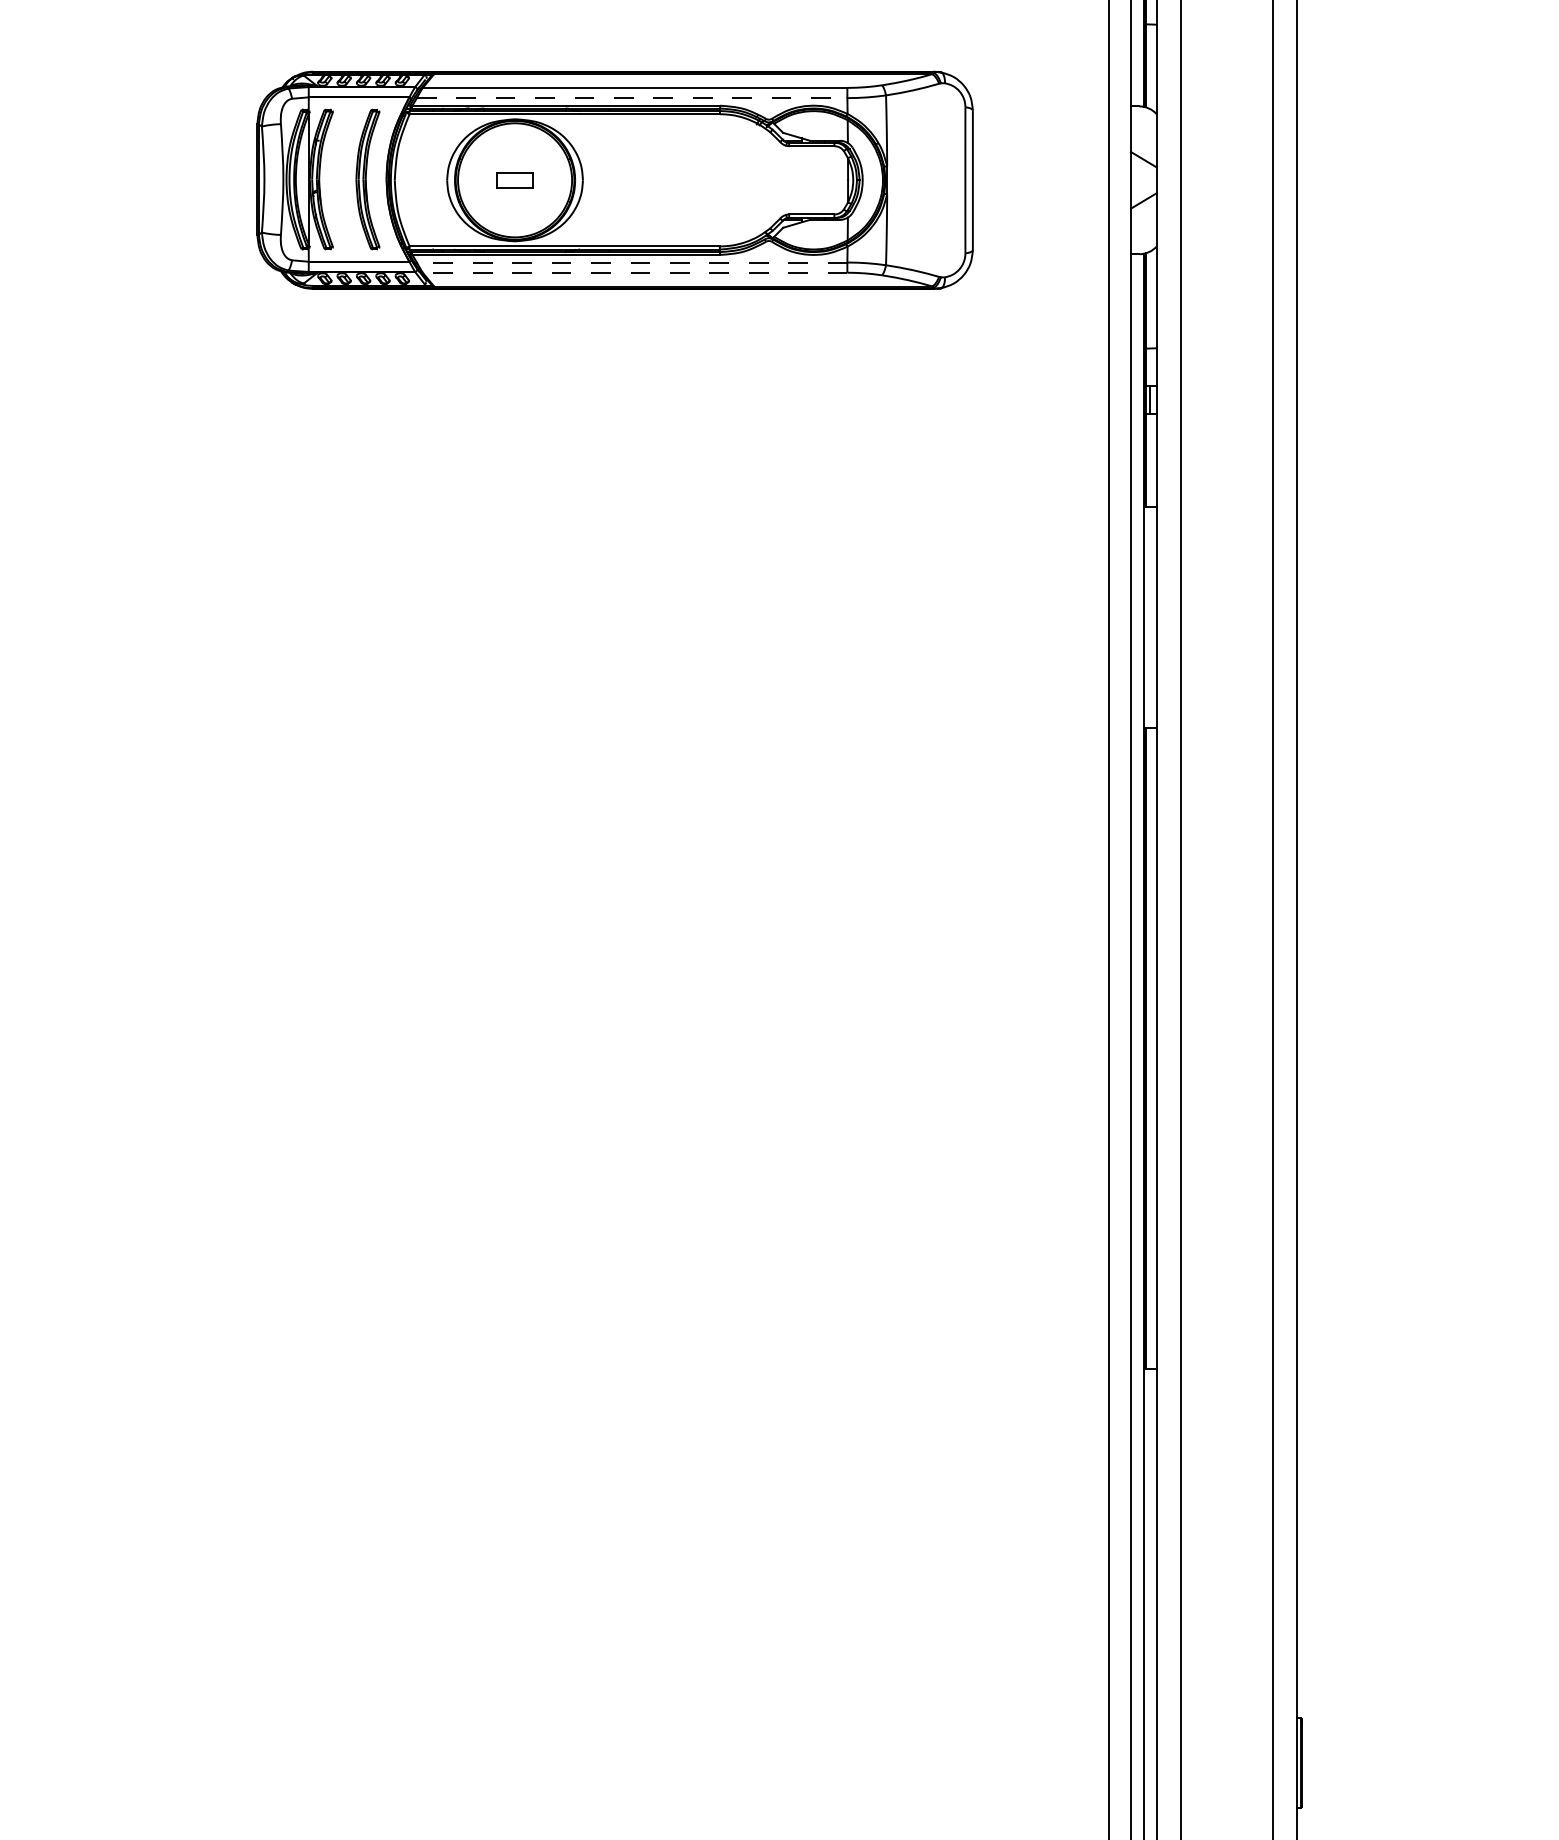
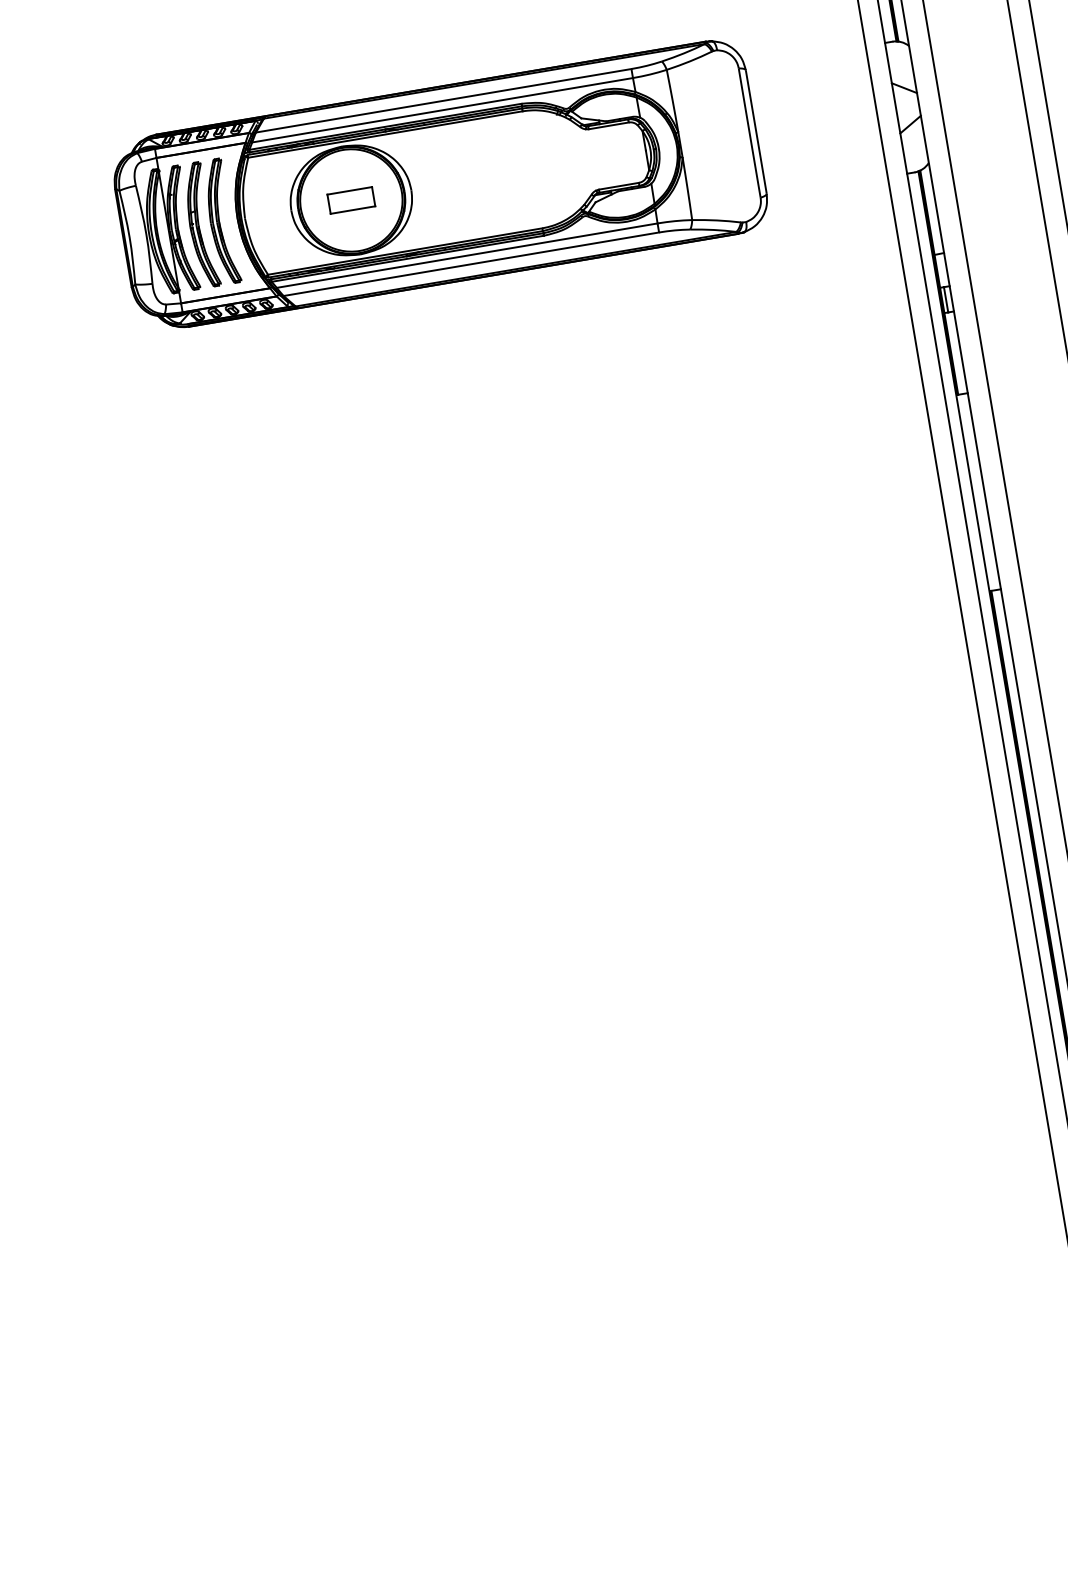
line: (632, 98) -> (443, 110), dashed -> solid
part: (344, 179) -> (200, 225), added
part: (514, 179) -> (350, 199), size x1.43
line: (631, 262) -> (466, 255), dashed -> solid
line: (634, 272) -> (470, 264), dashed -> solid

